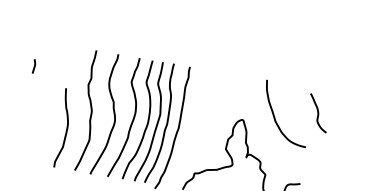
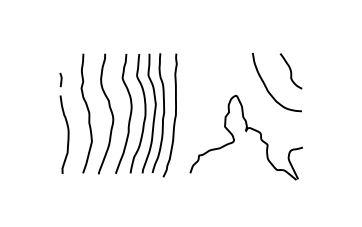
curve: (33, 65) -> (60, 79), moved
curve: (317, 113) -> (290, 71), moved

